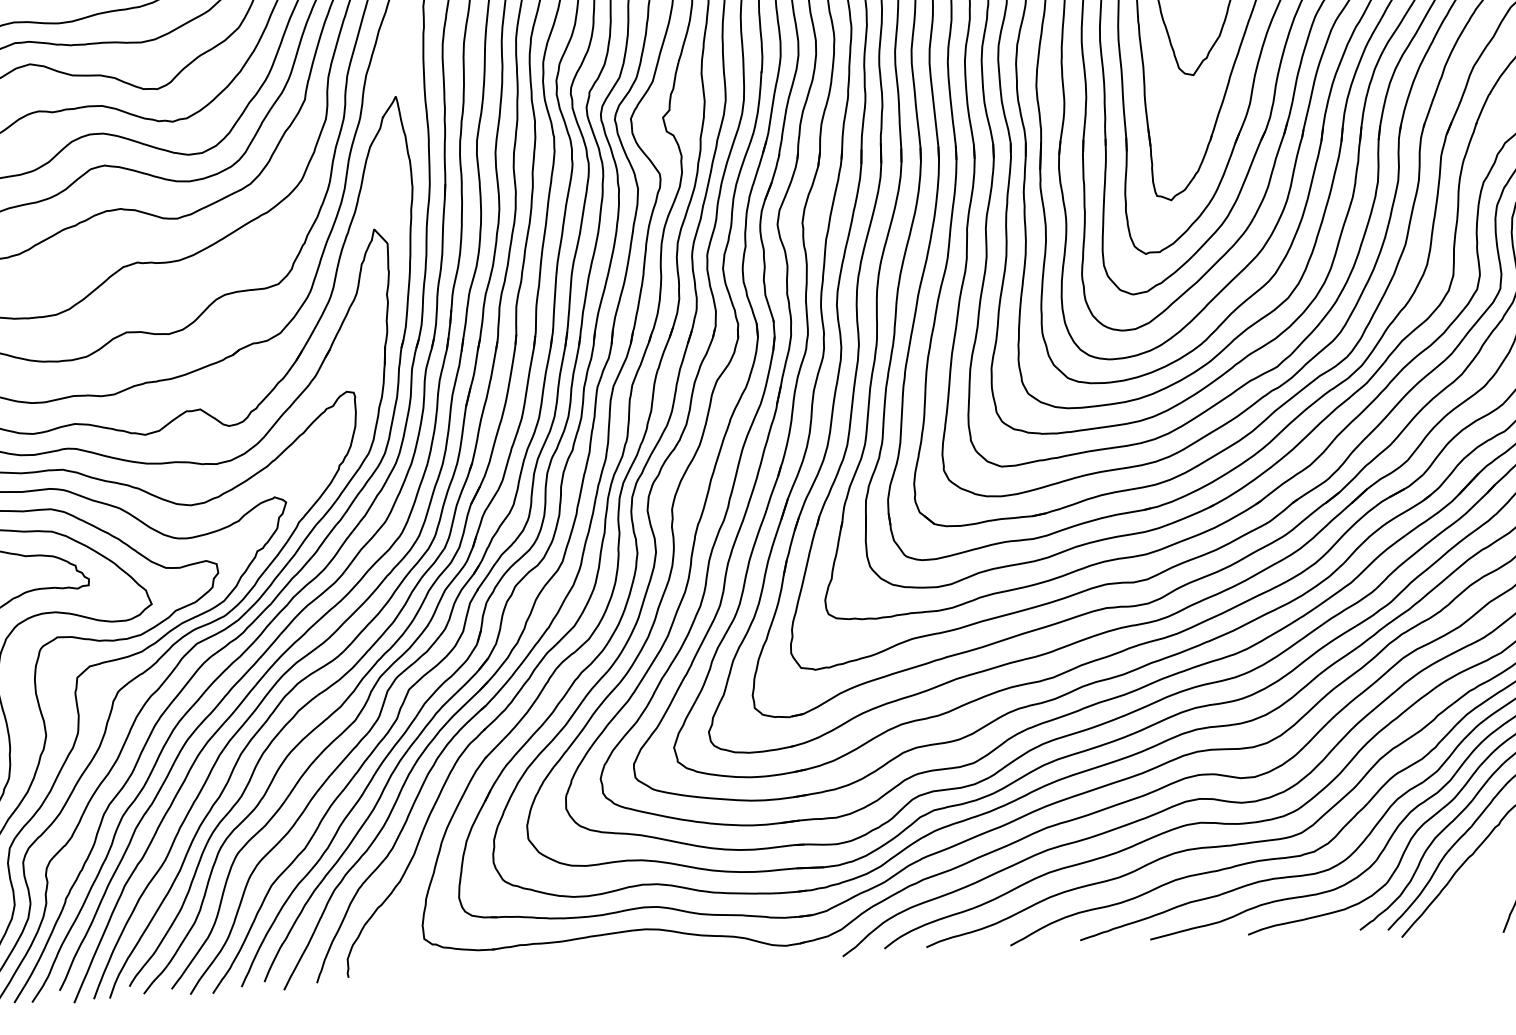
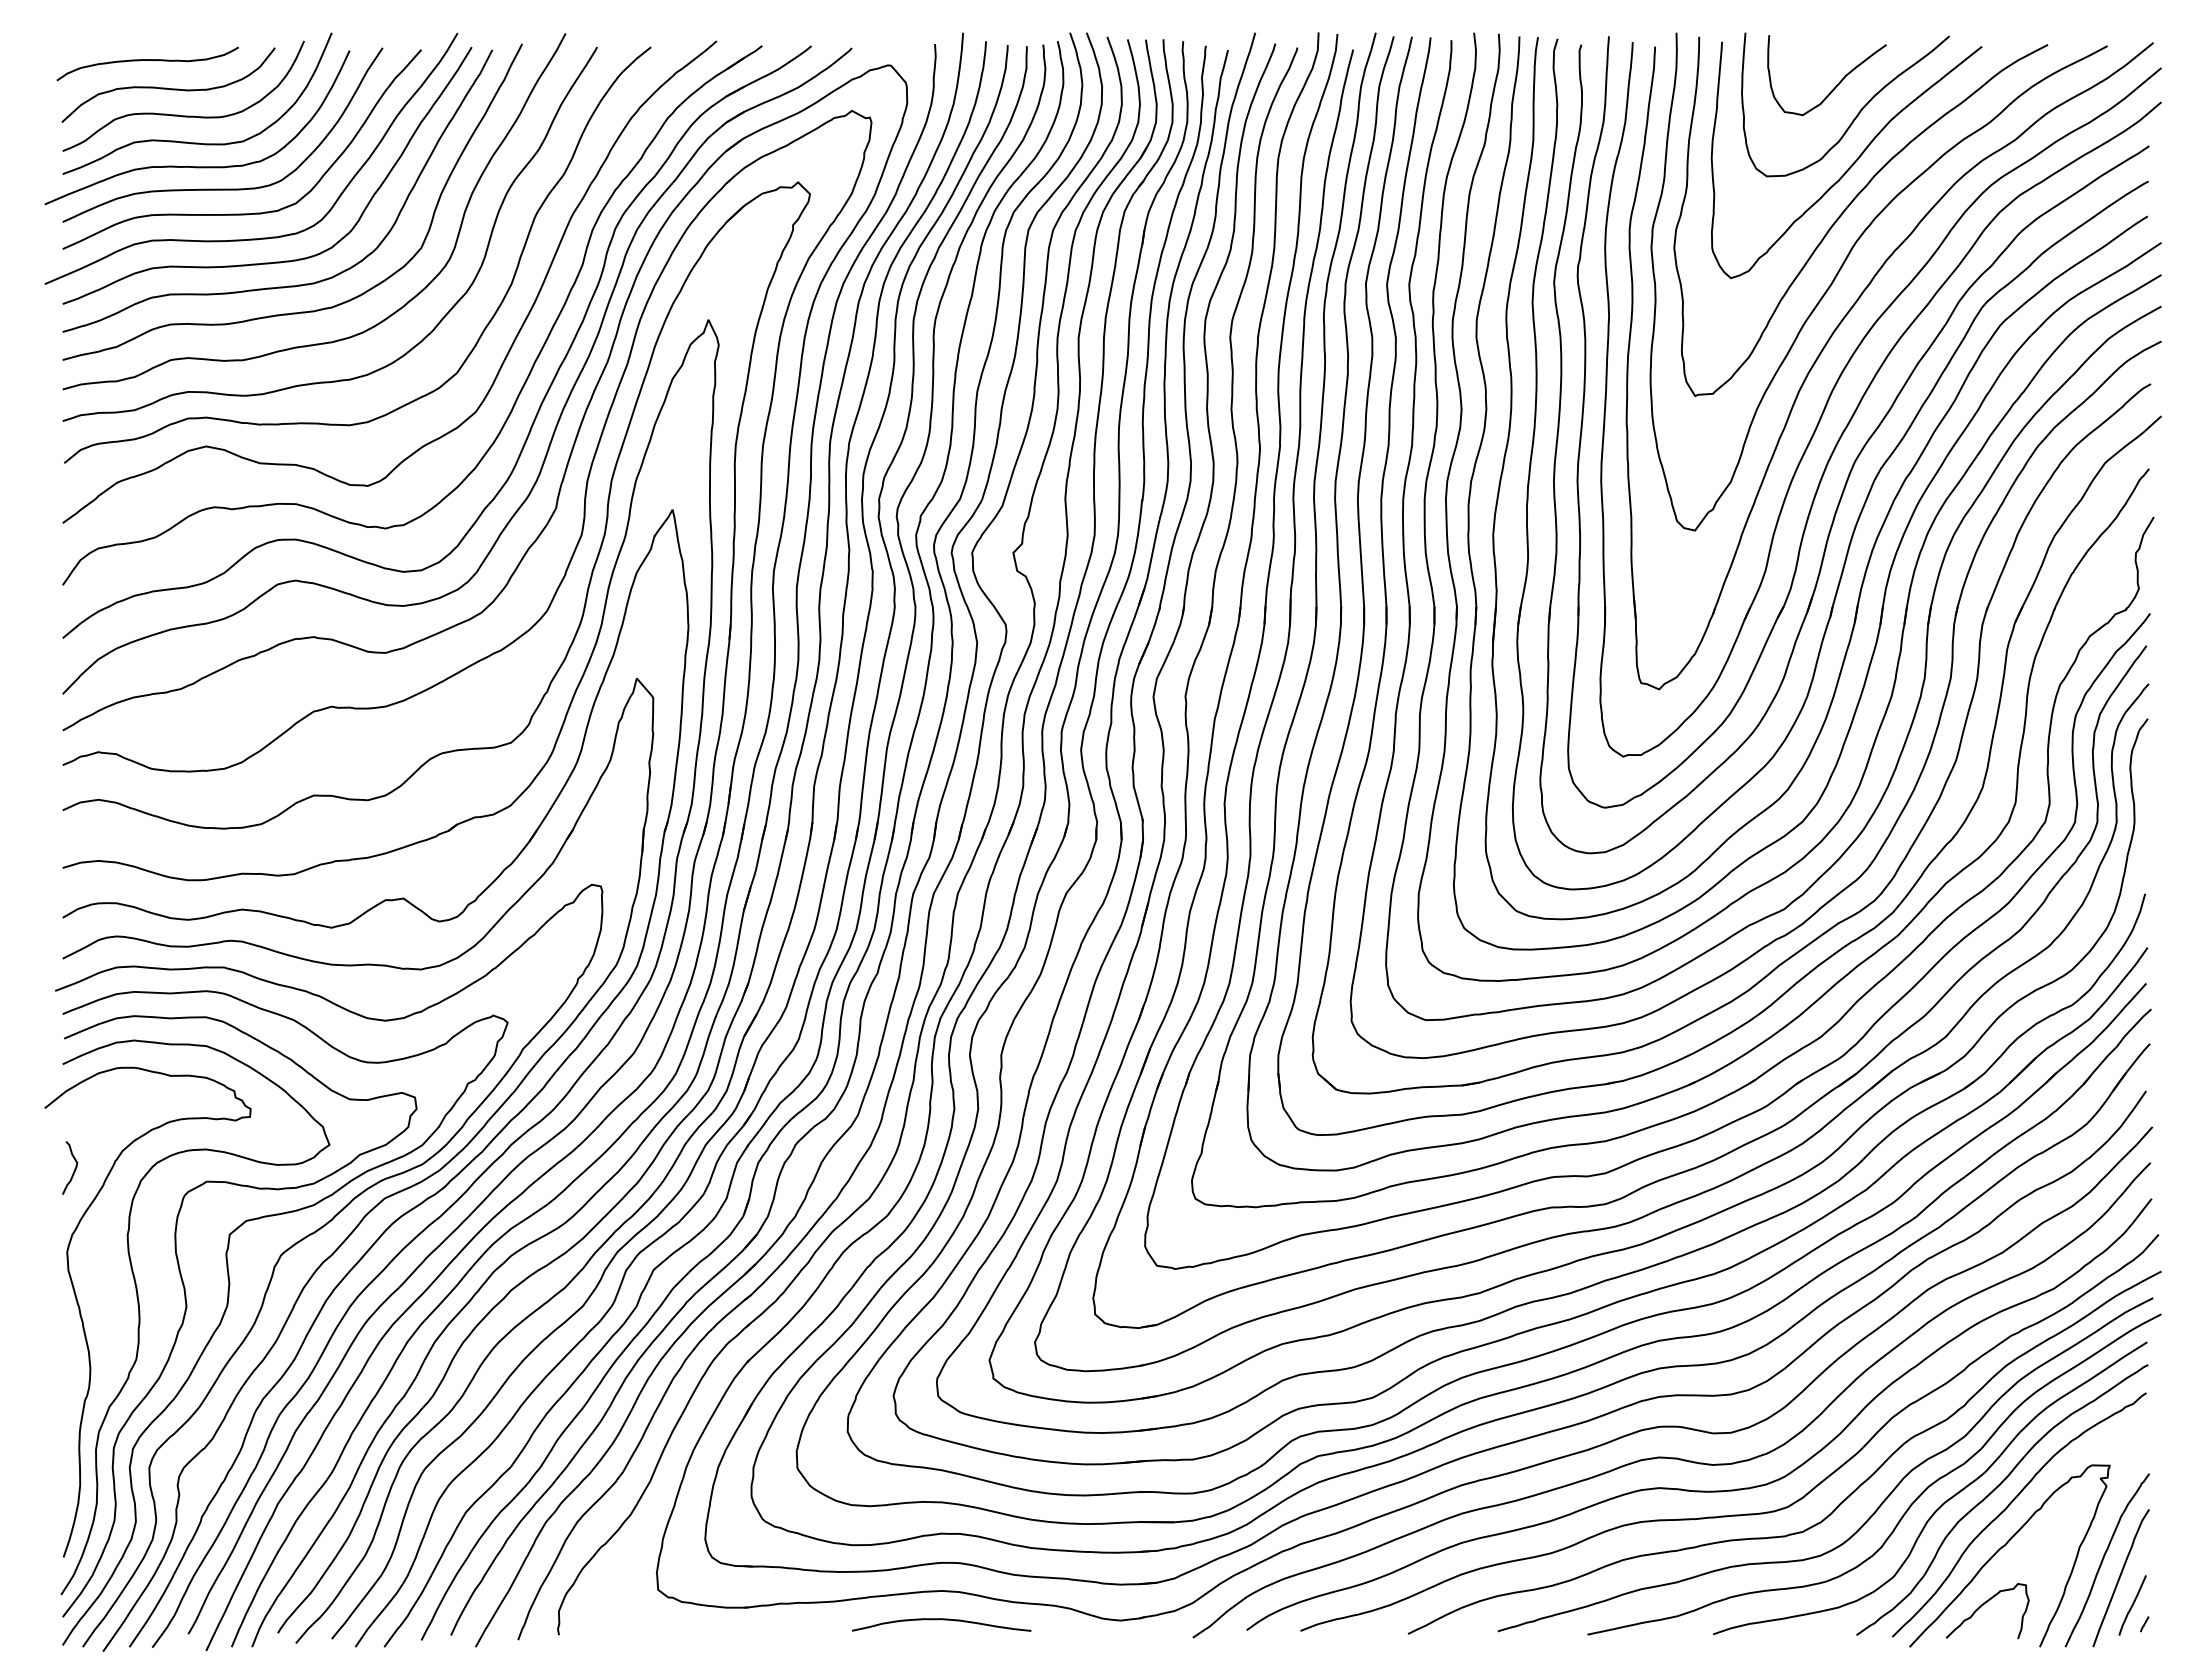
curve: (1457, 903) -> (1982, 1606), added
curve: (645, 952) -> (940, 1620), added

